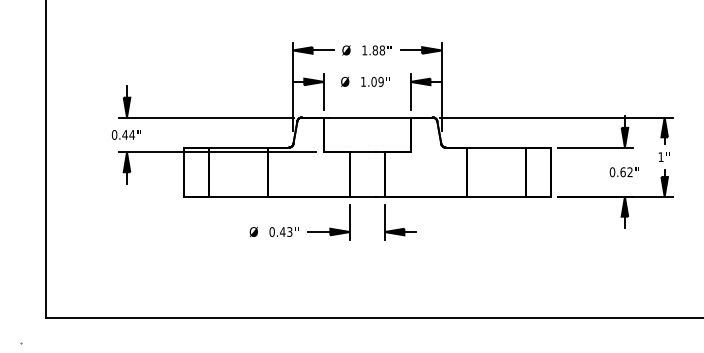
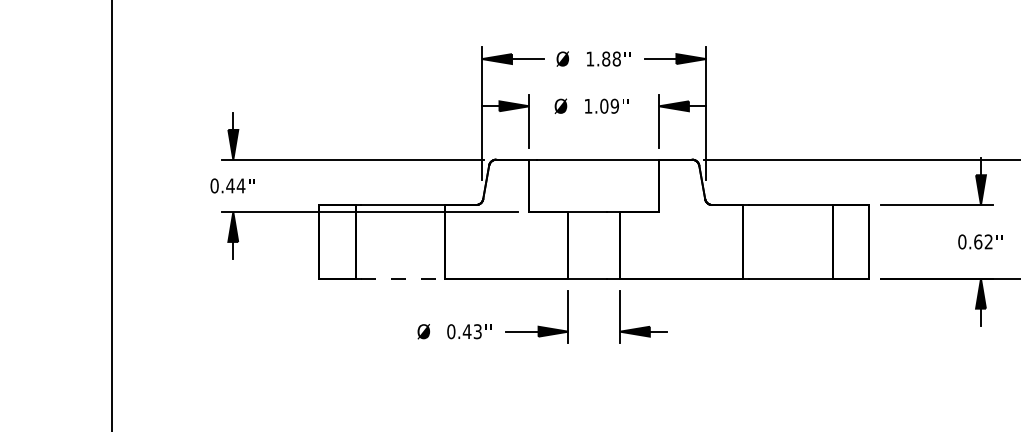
line: (240, 196) -> (403, 278), solid -> dashed

